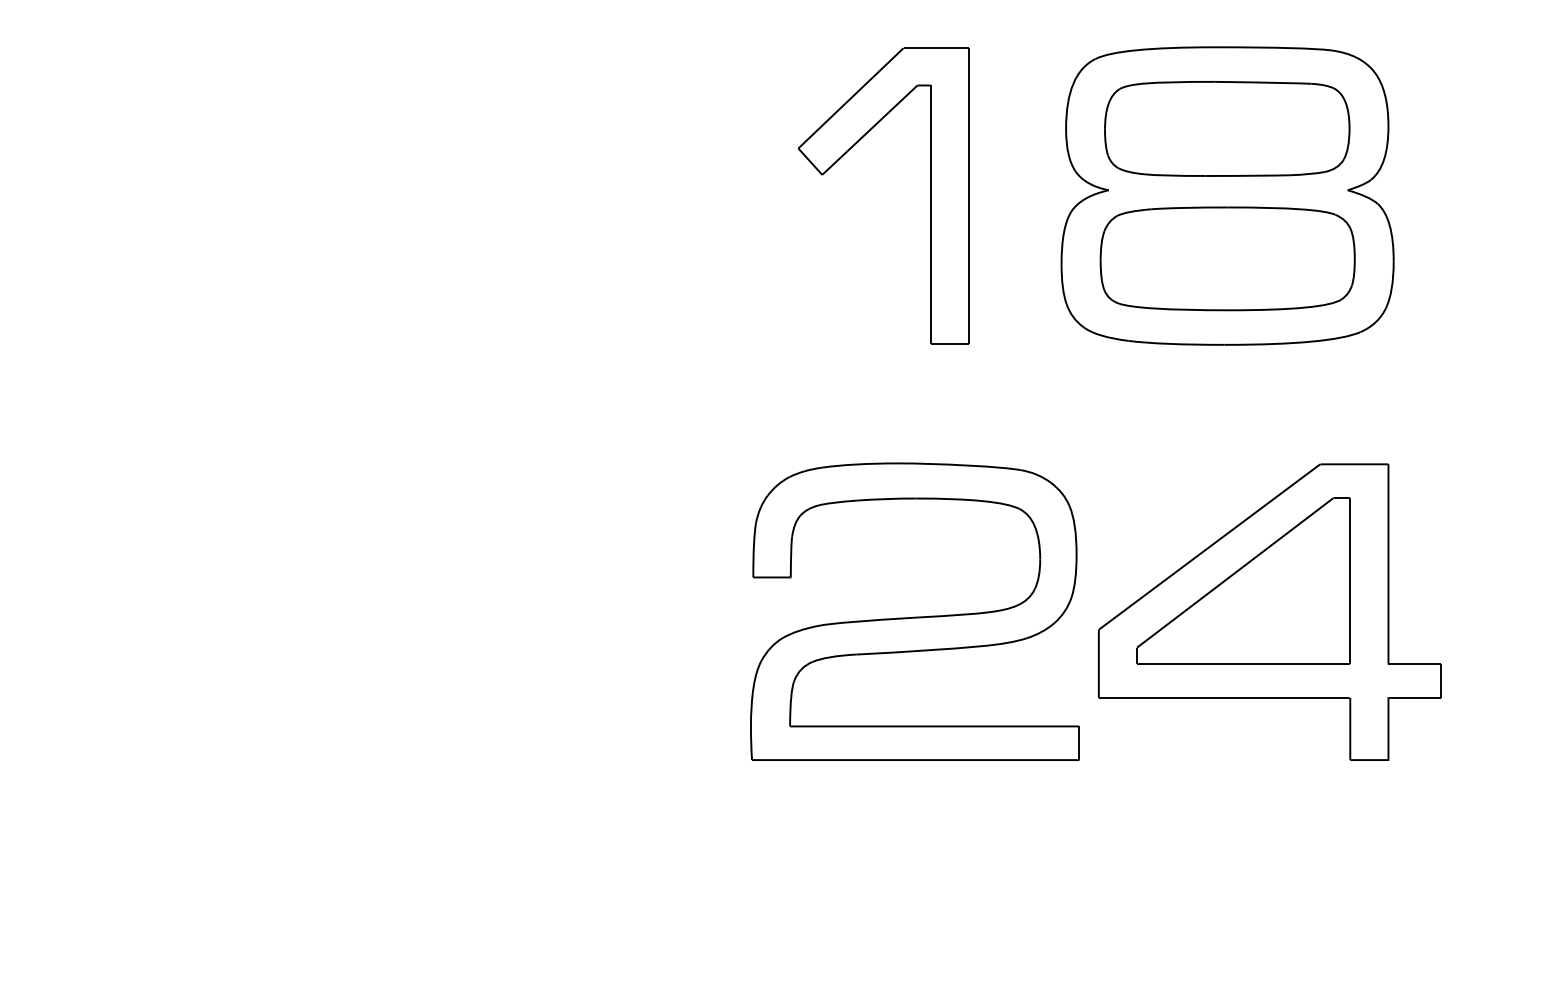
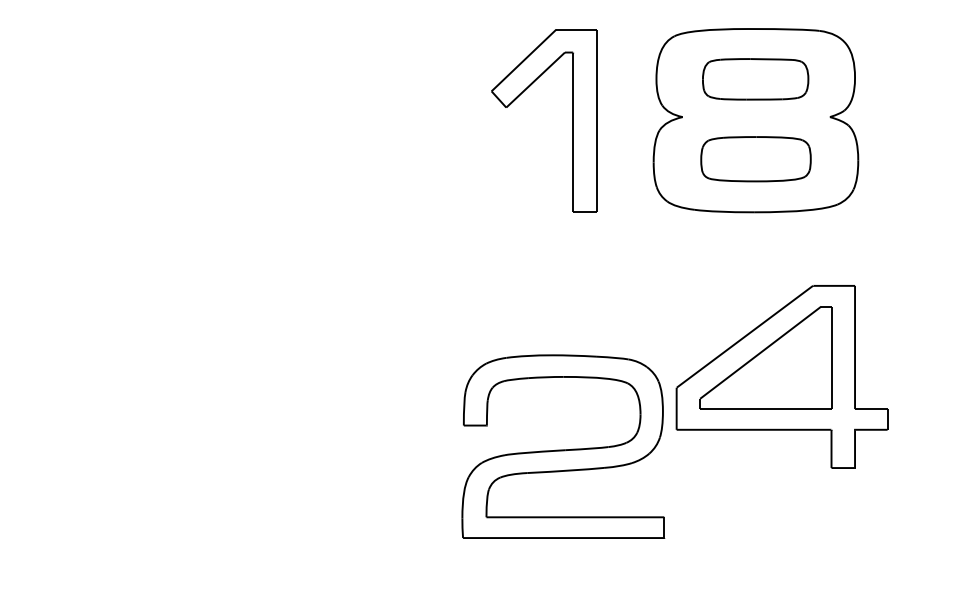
part: (1226, 129) -> (755, 79), size x0.7
part: (1226, 257) -> (755, 158), size x0.7
part: (915, 611) -> (563, 446), moved

